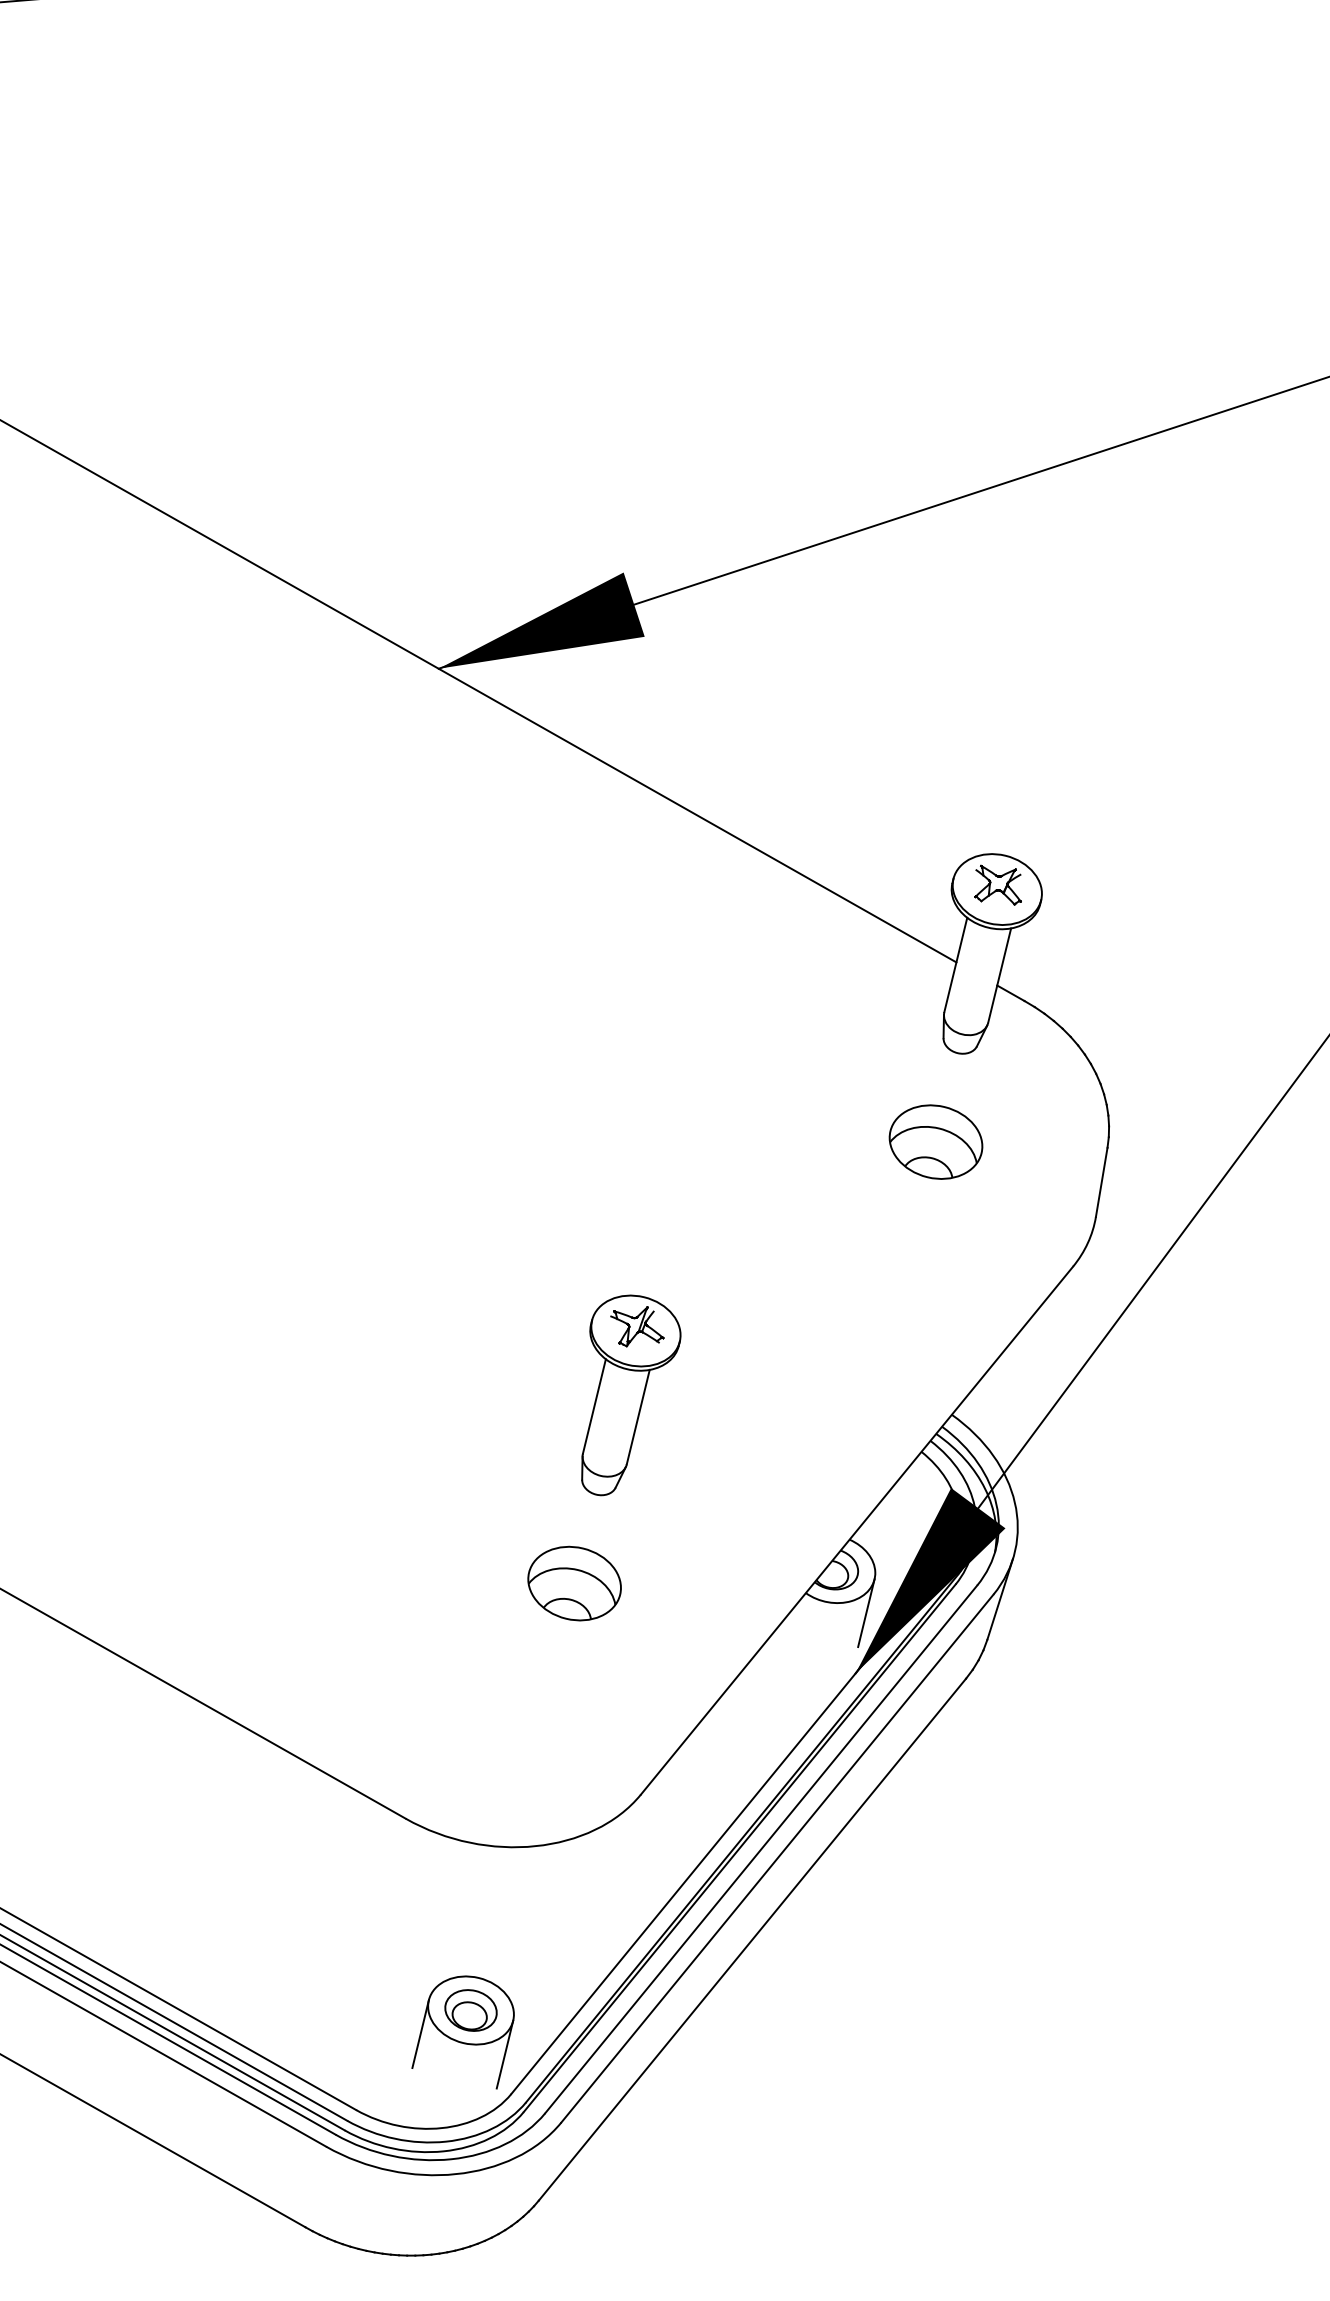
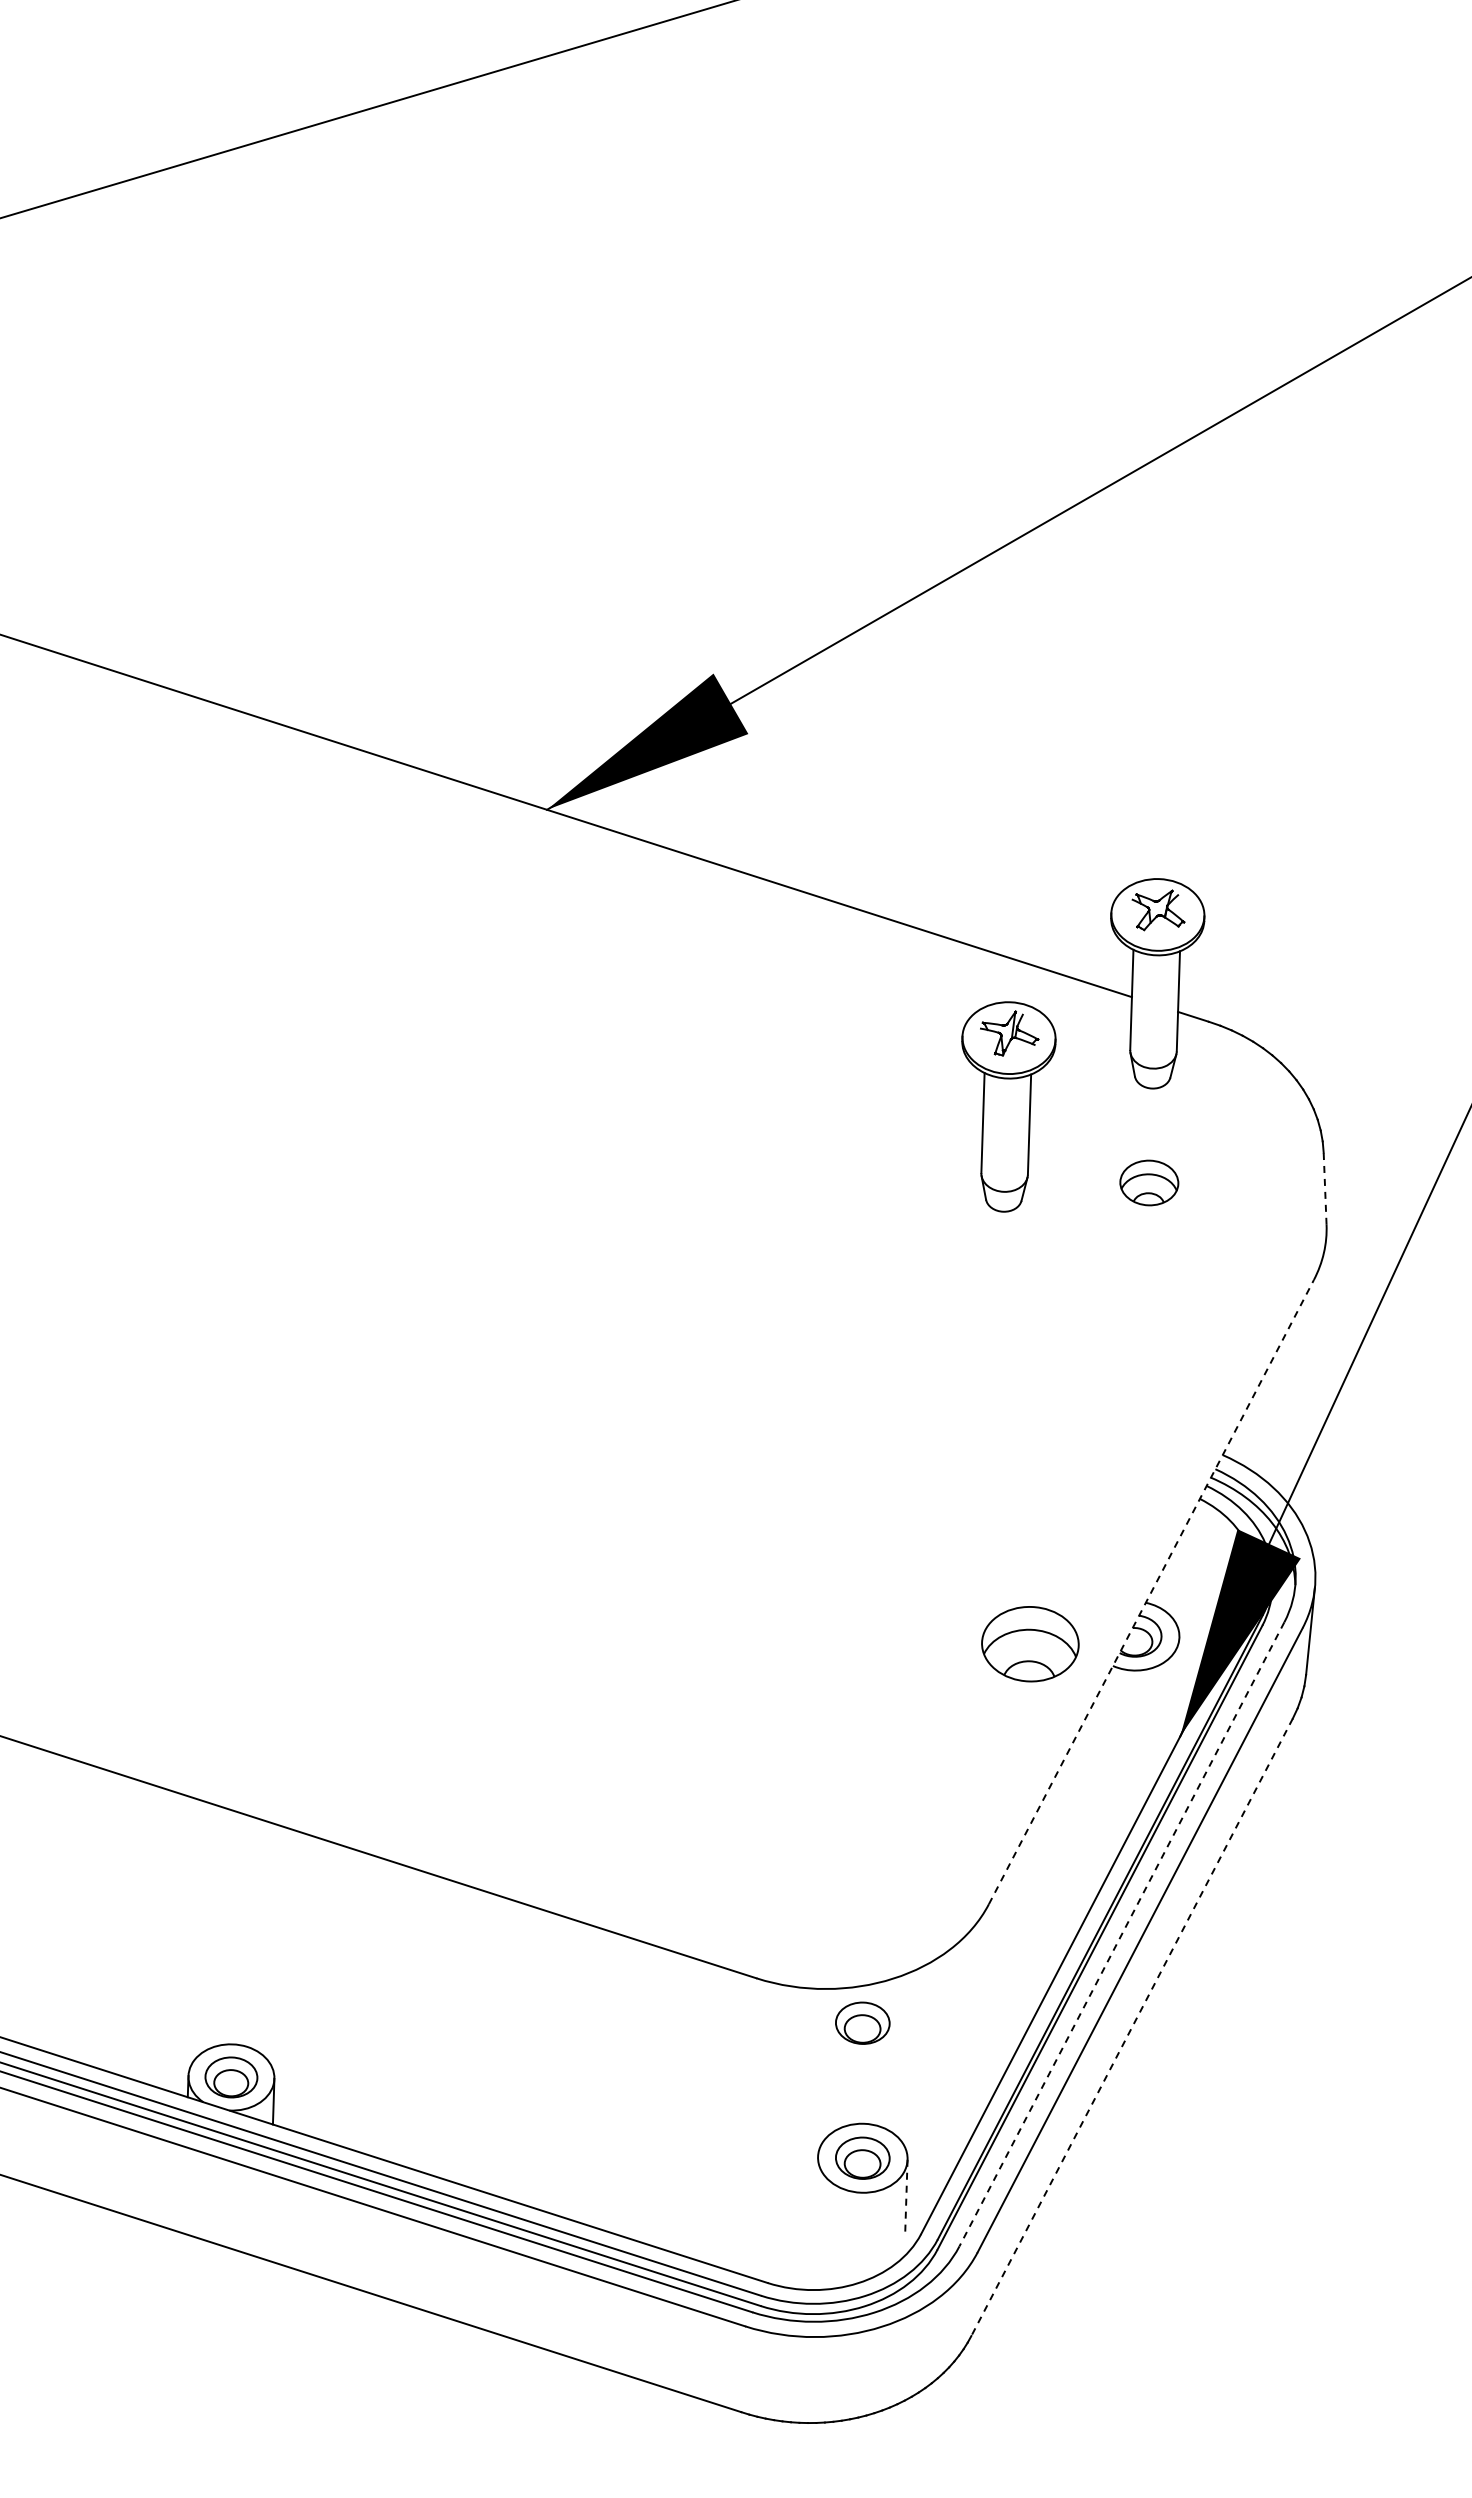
part: (936, 1141) -> (1149, 1182), size x0.6
line: (1102, 1182) -> (1325, 1188), solid -> dashed
part: (621, 1395) -> (1008, 1106), moved
line: (857, 1531) -> (1151, 1592), solid -> dashed
part: (574, 1583) -> (1030, 1644), moved
line: (866, 1613) -> (1178, 1673), removed
line: (760, 1849) -> (1121, 1934), solid -> dashed
part: (497, 1881) -> (862, 2022), added
line: (752, 1939) -> (1132, 2027), solid -> dashed
line: (420, 2033) -> (816, 2192), removed
line: (505, 2054) -> (906, 2195), solid -> dashed

